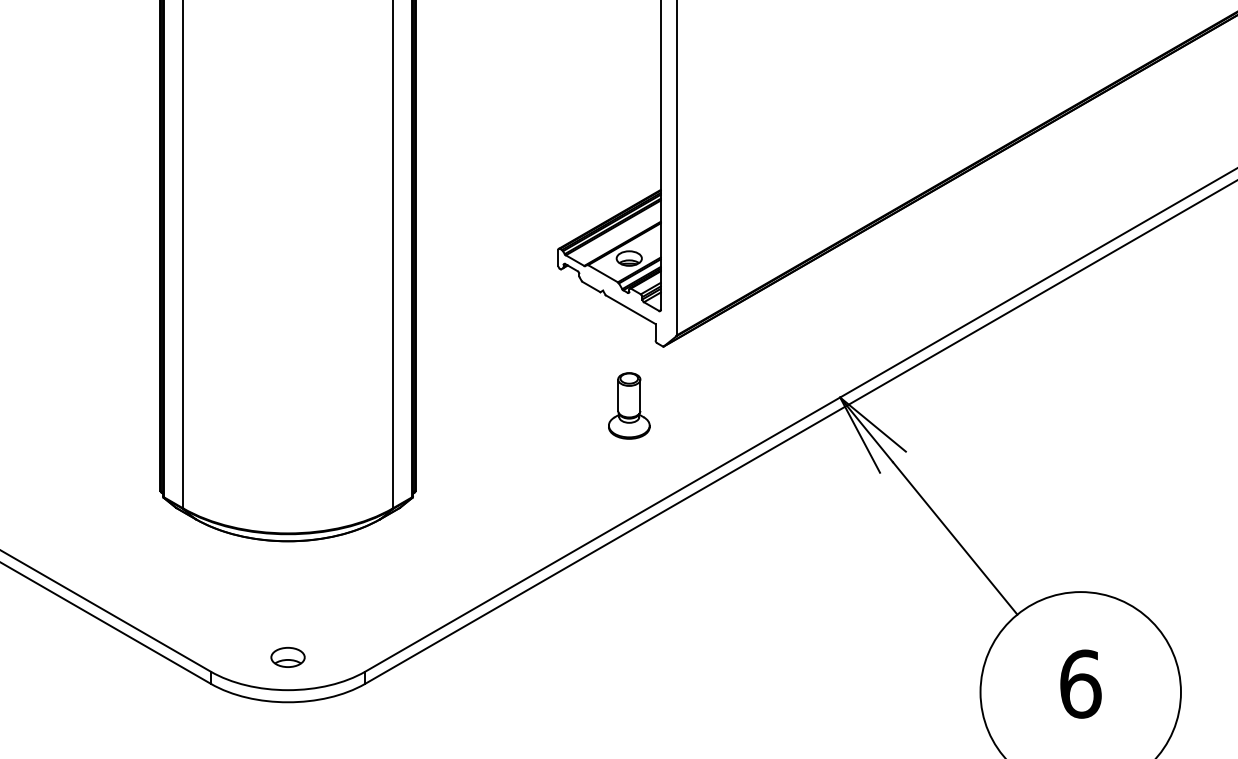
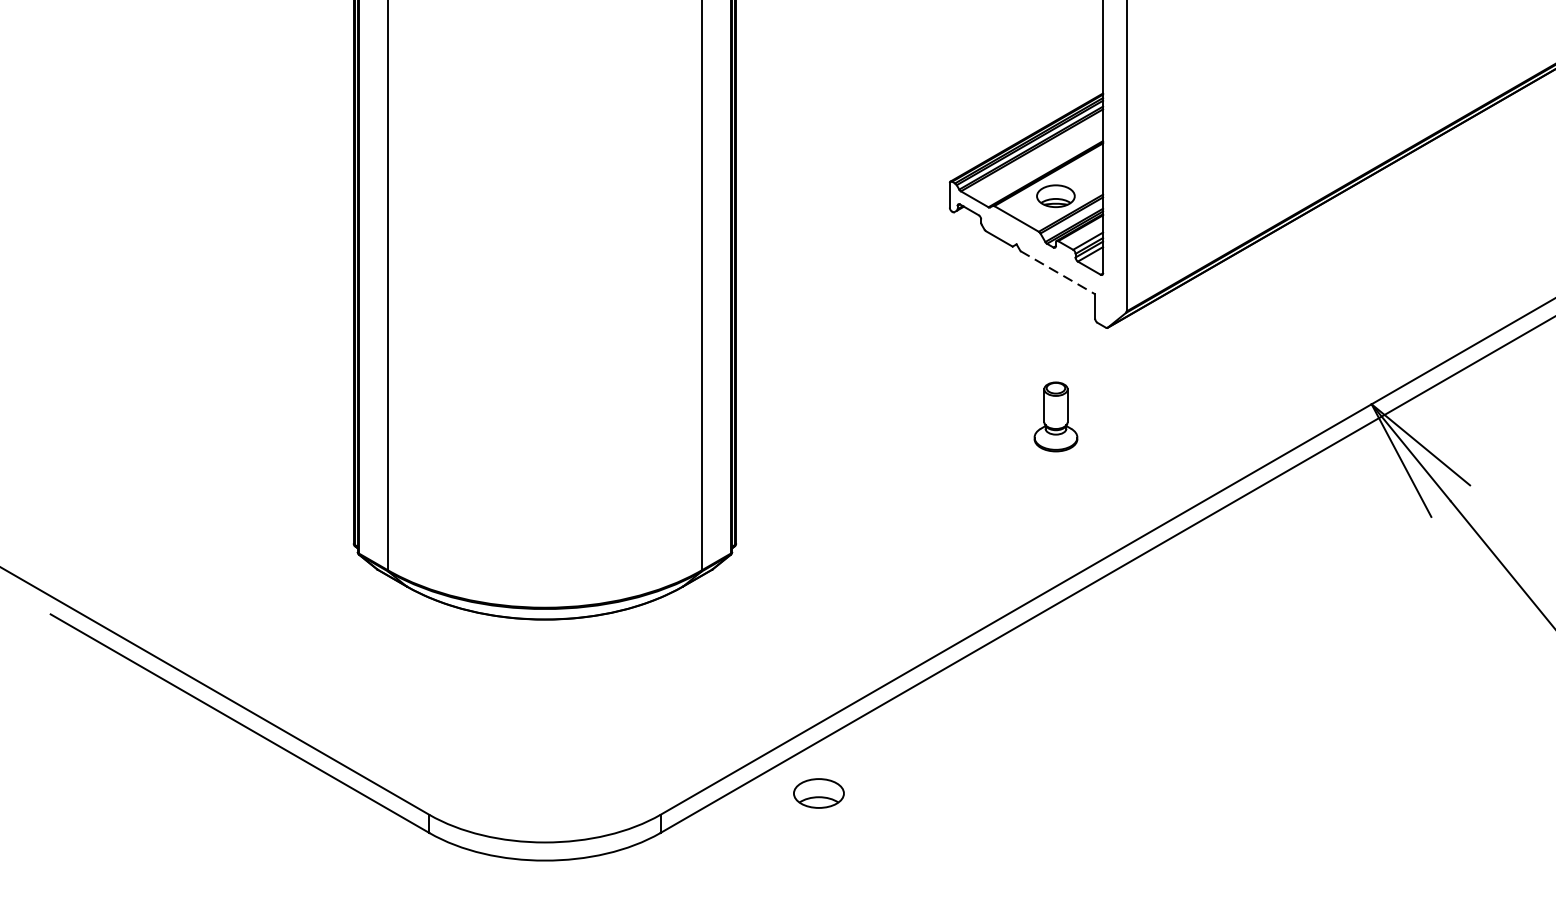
line: (630, 309) -> (1057, 272), solid -> dashed
part: (629, 405) -> (1056, 416), size x0.7
part: (287, 656) -> (818, 792), moved

